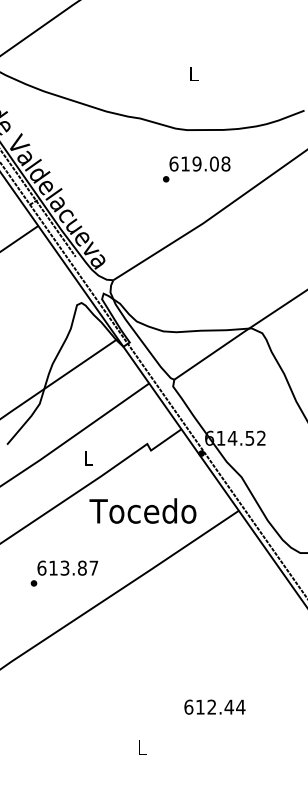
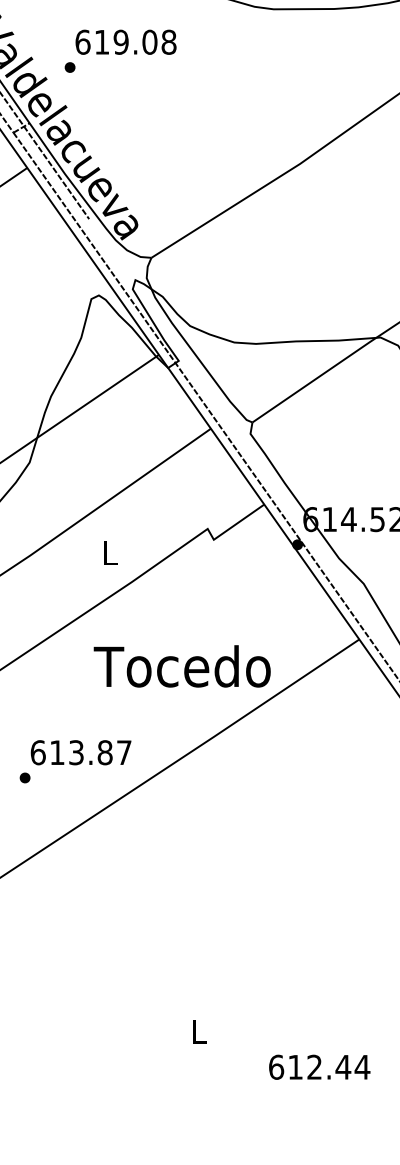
text: (196, 169) -> (120, 51), moved
text: (142, 510) -> (181, 665), moved
text: (64, 573) -> (75, 761), moved
text: (214, 706) -> (318, 1066), moved

